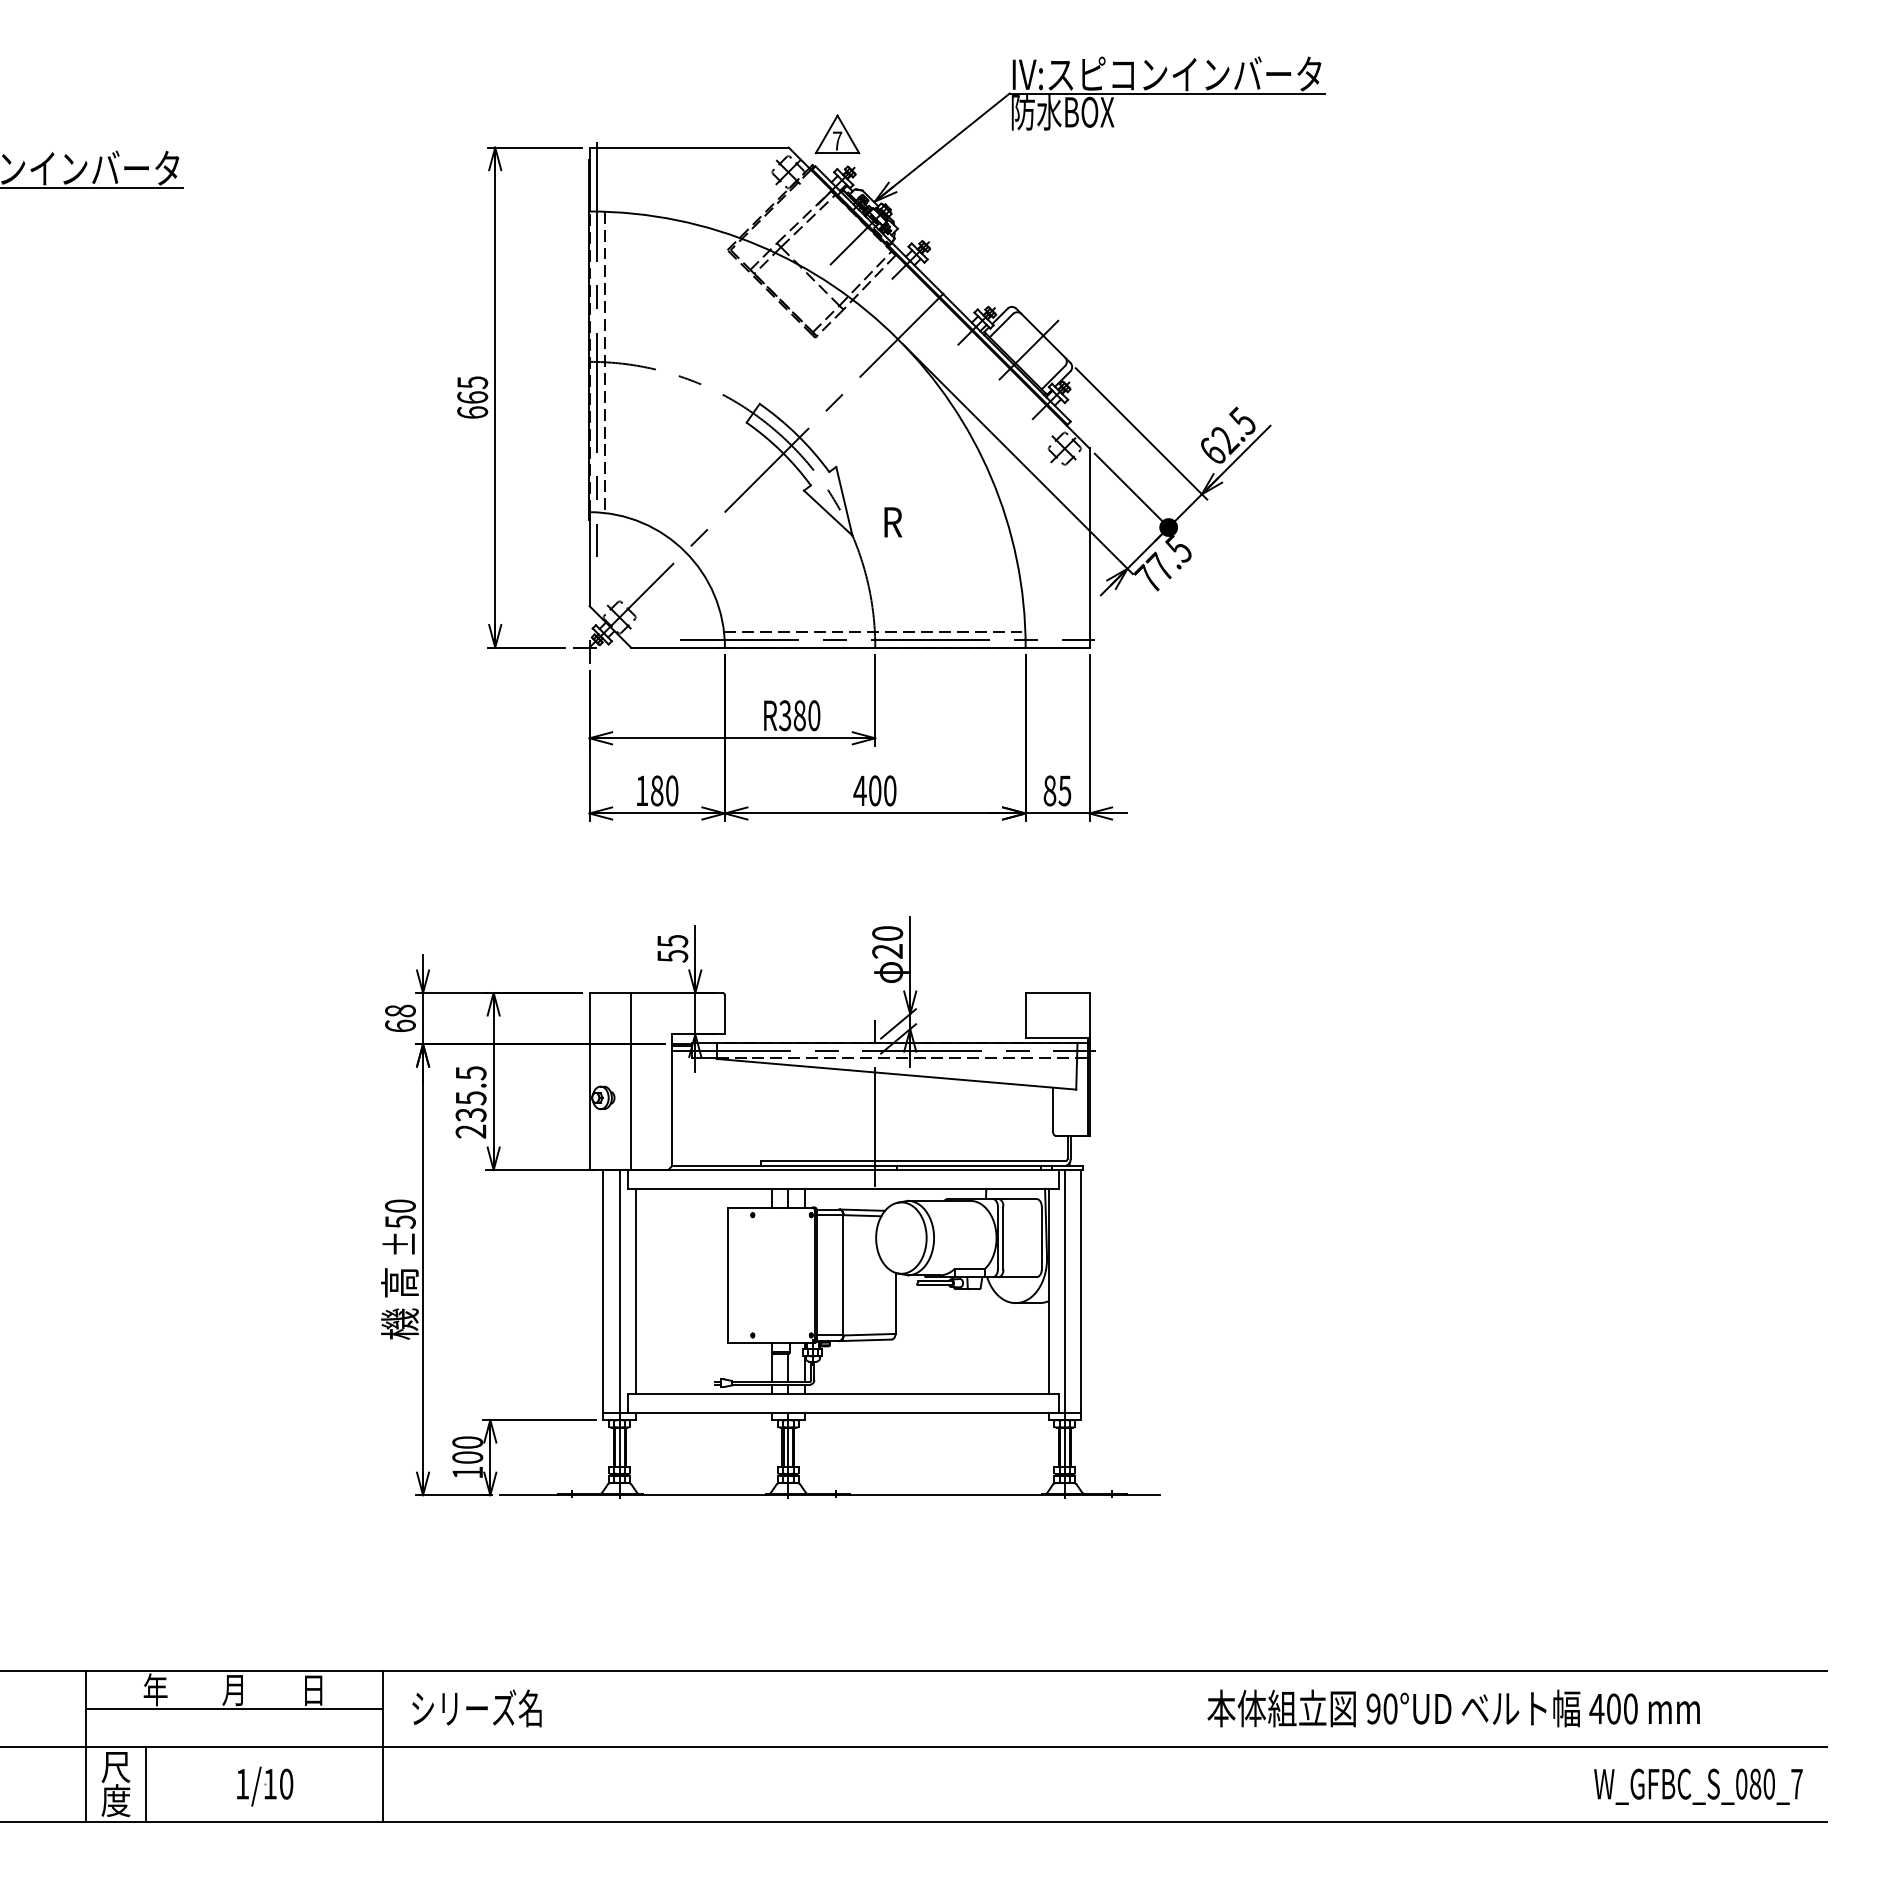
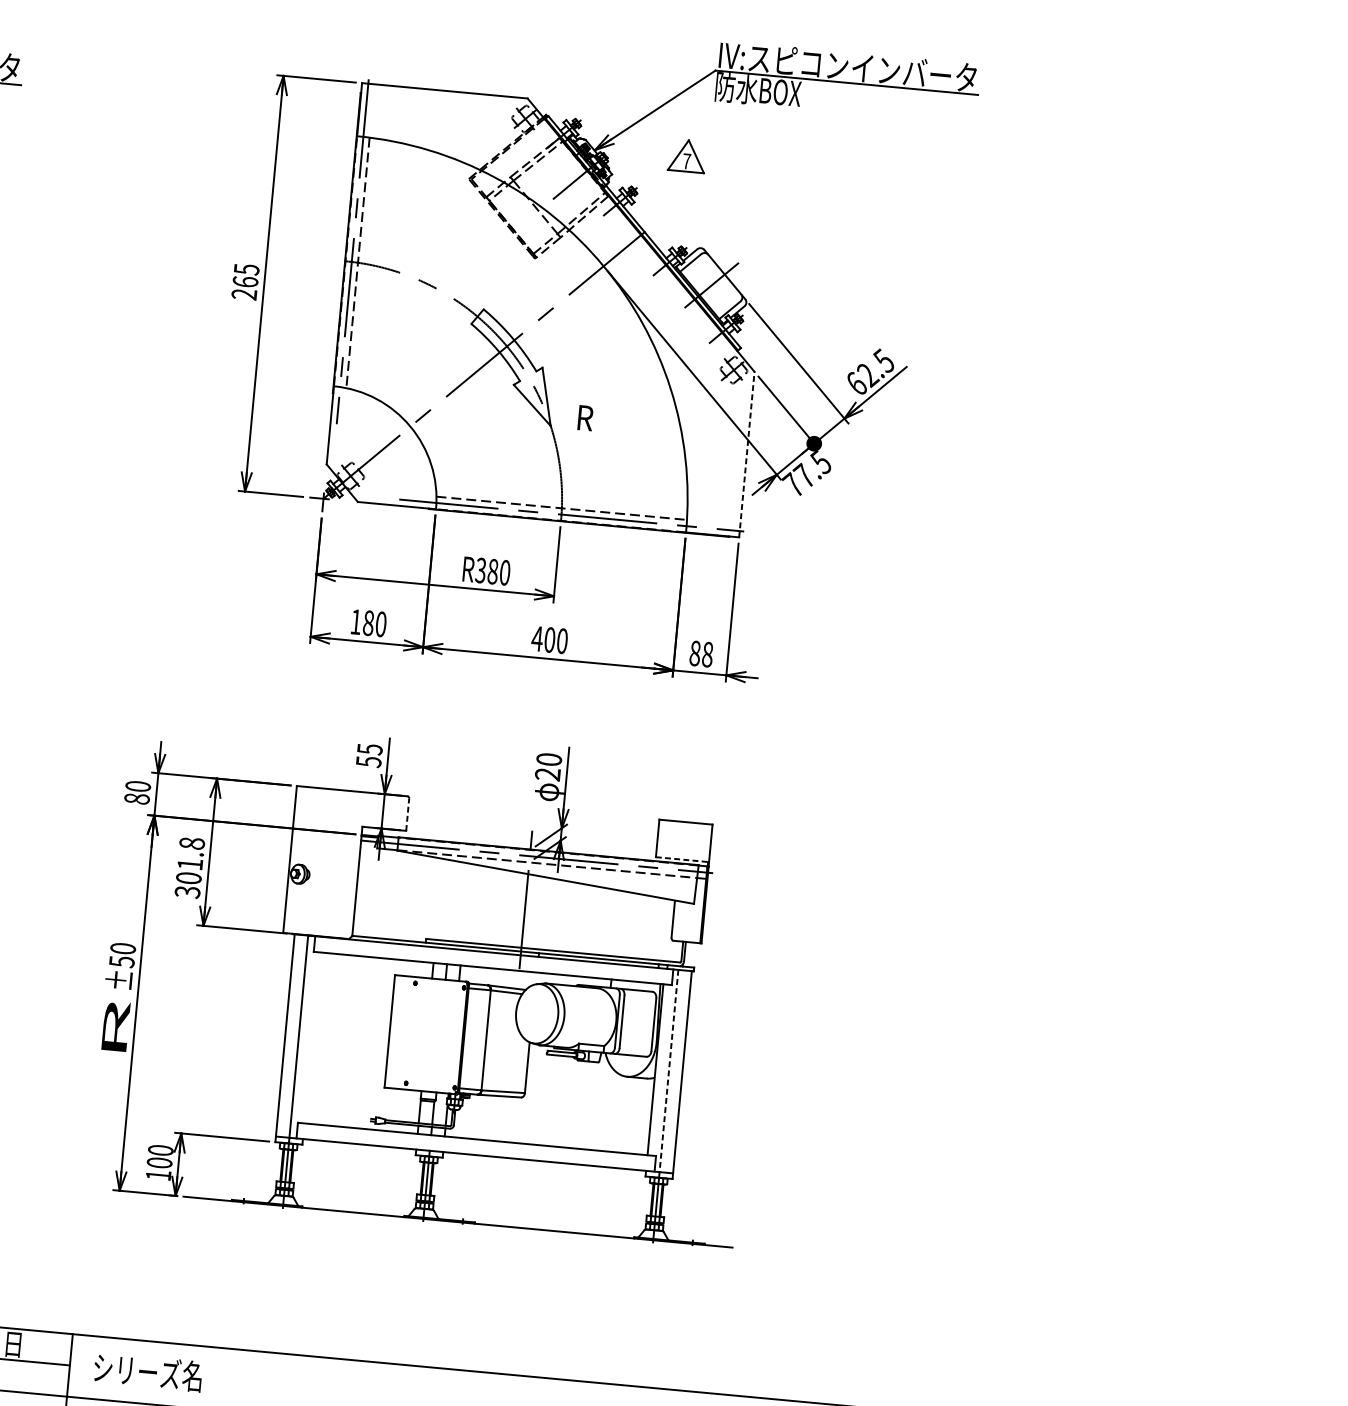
part: (837, 134) -> (687, 156), moved
text: (472, 412) -> (244, 294), 665 -> 265
line: (1089, 547) -> (746, 454), solid -> dashed
text: (1064, 790) -> (707, 654), 85 -> 88
line: (724, 1014) -> (407, 814), solid -> dashed
text: (400, 1018) -> (137, 792), 68 -> 80
line: (1057, 1038) -> (682, 859), solid -> dashed
line: (630, 1081) -> (324, 862), removed
text: (470, 1102) -> (189, 867), 235.5 -> 301.8
line: (635, 1291) -> (312, 1037), removed
line: (1064, 1295) -> (668, 1074), solid -> dashed
text: (399, 1303) -> (114, 1029), 機 高 -> R

